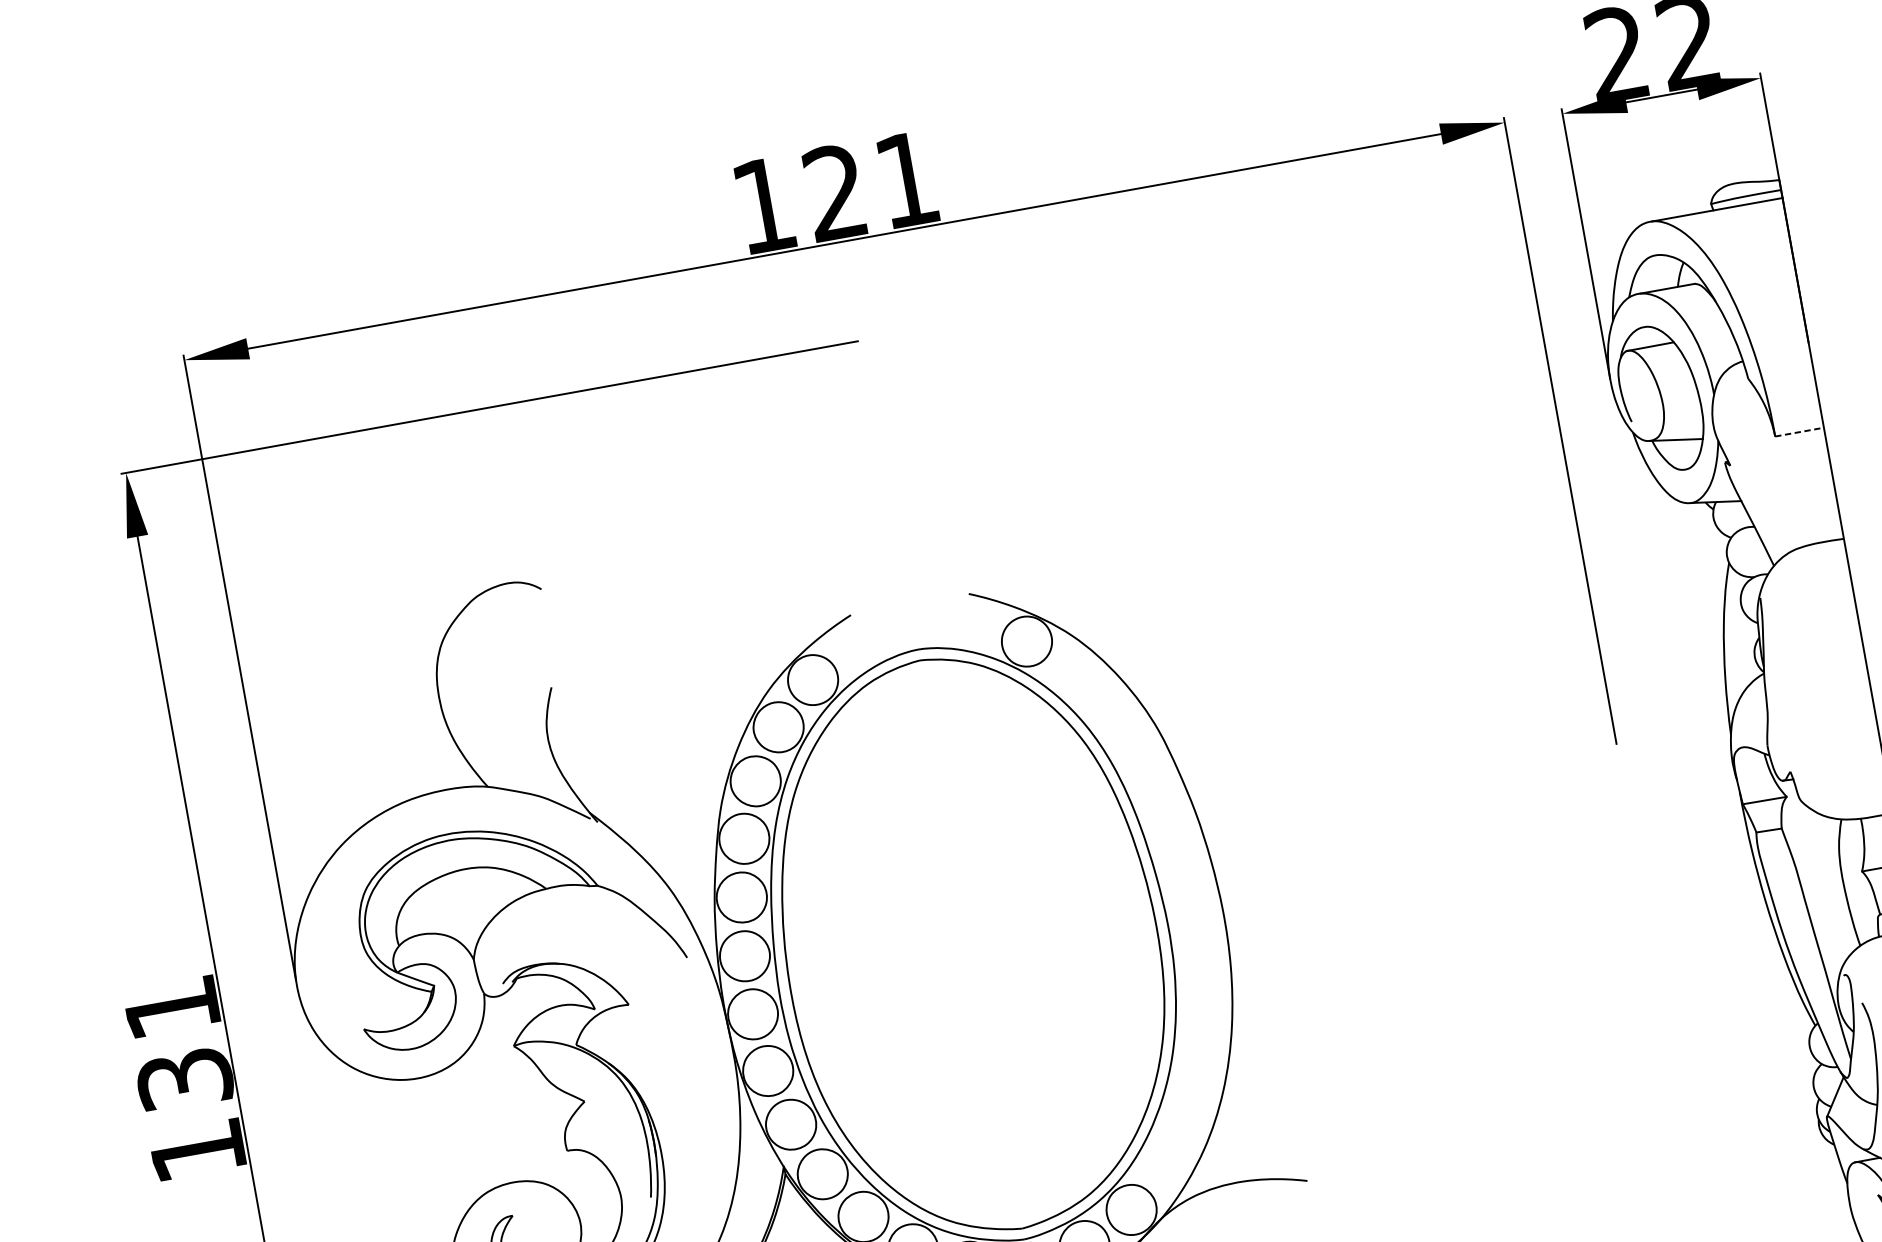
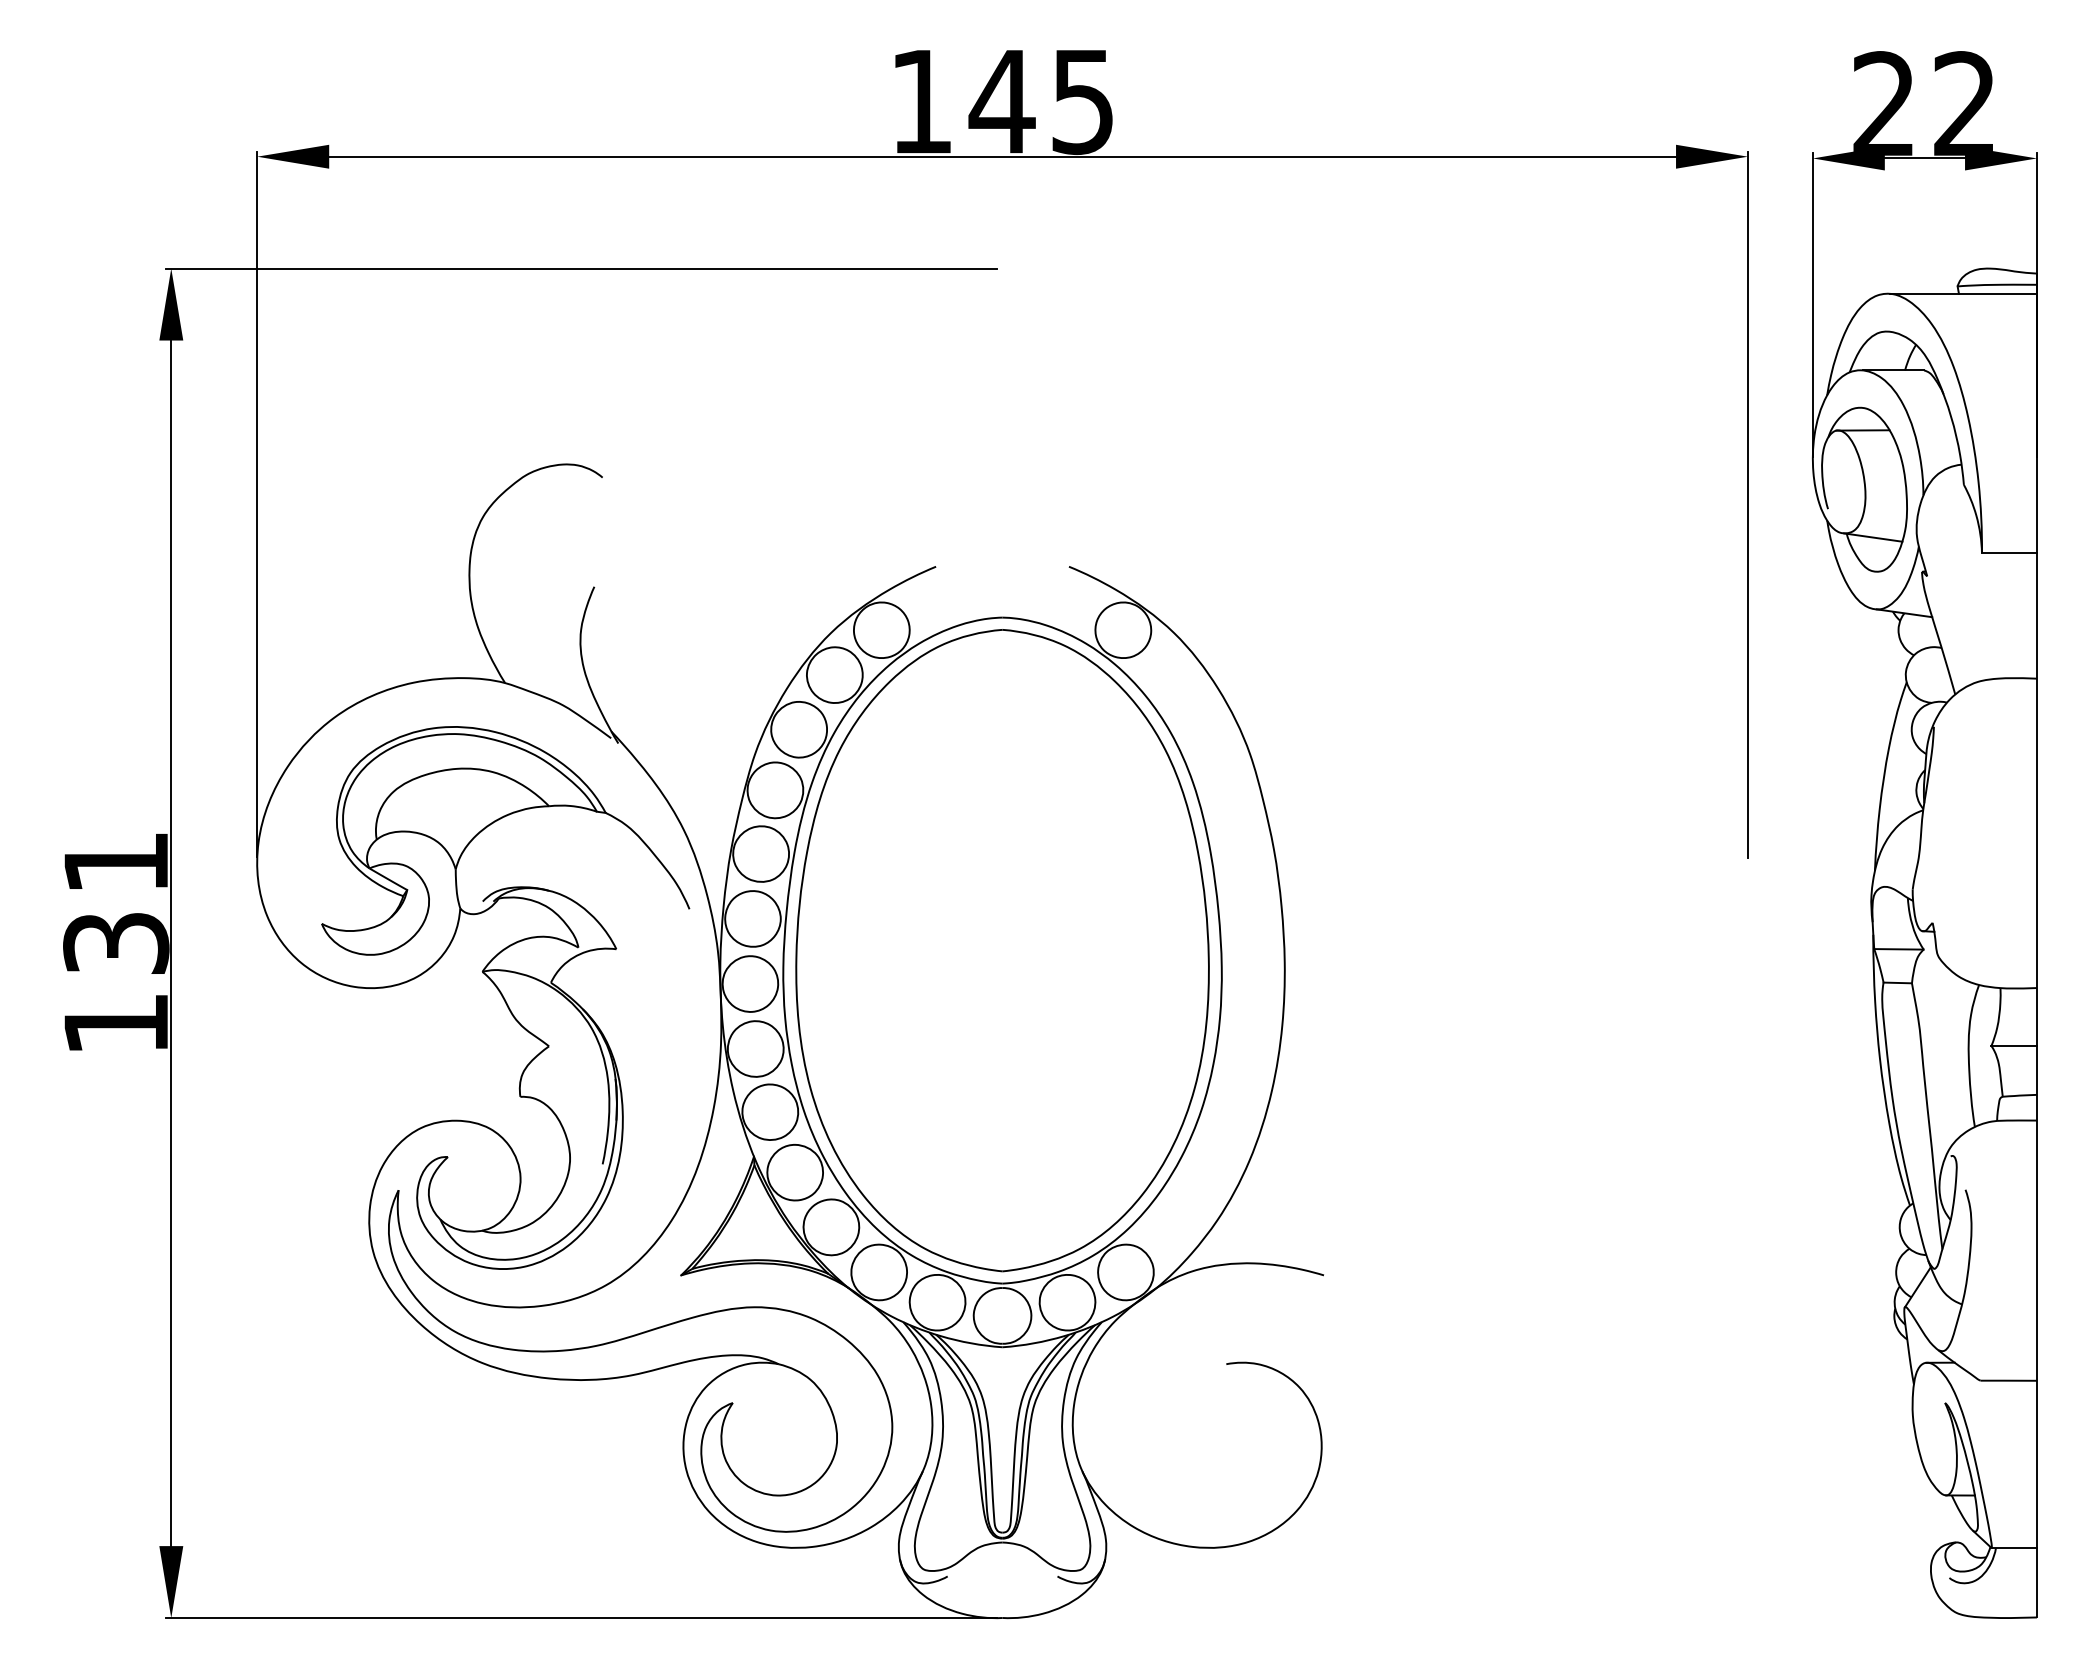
text: (869, 186) -> (1040, 101), 121 -> 145
line: (1799, 432) -> (2009, 553), dashed -> solid

